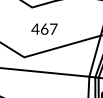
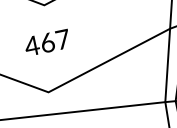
text: (44, 28) -> (47, 41), moved

